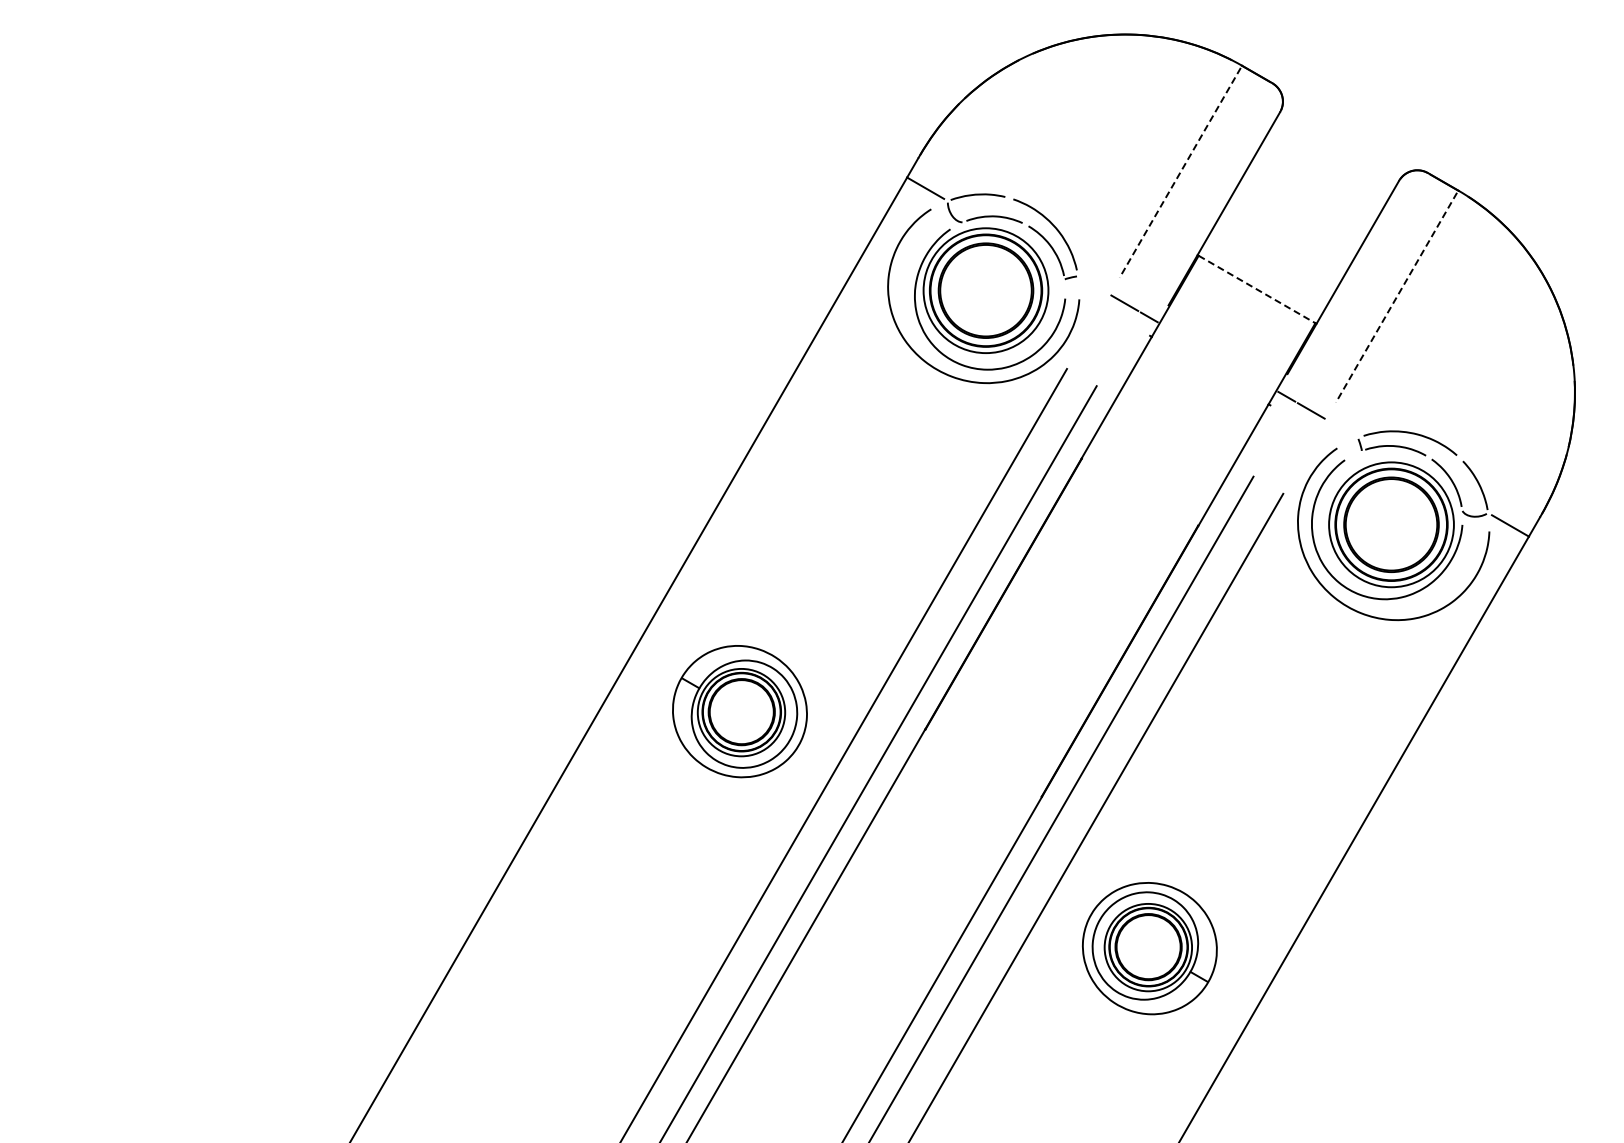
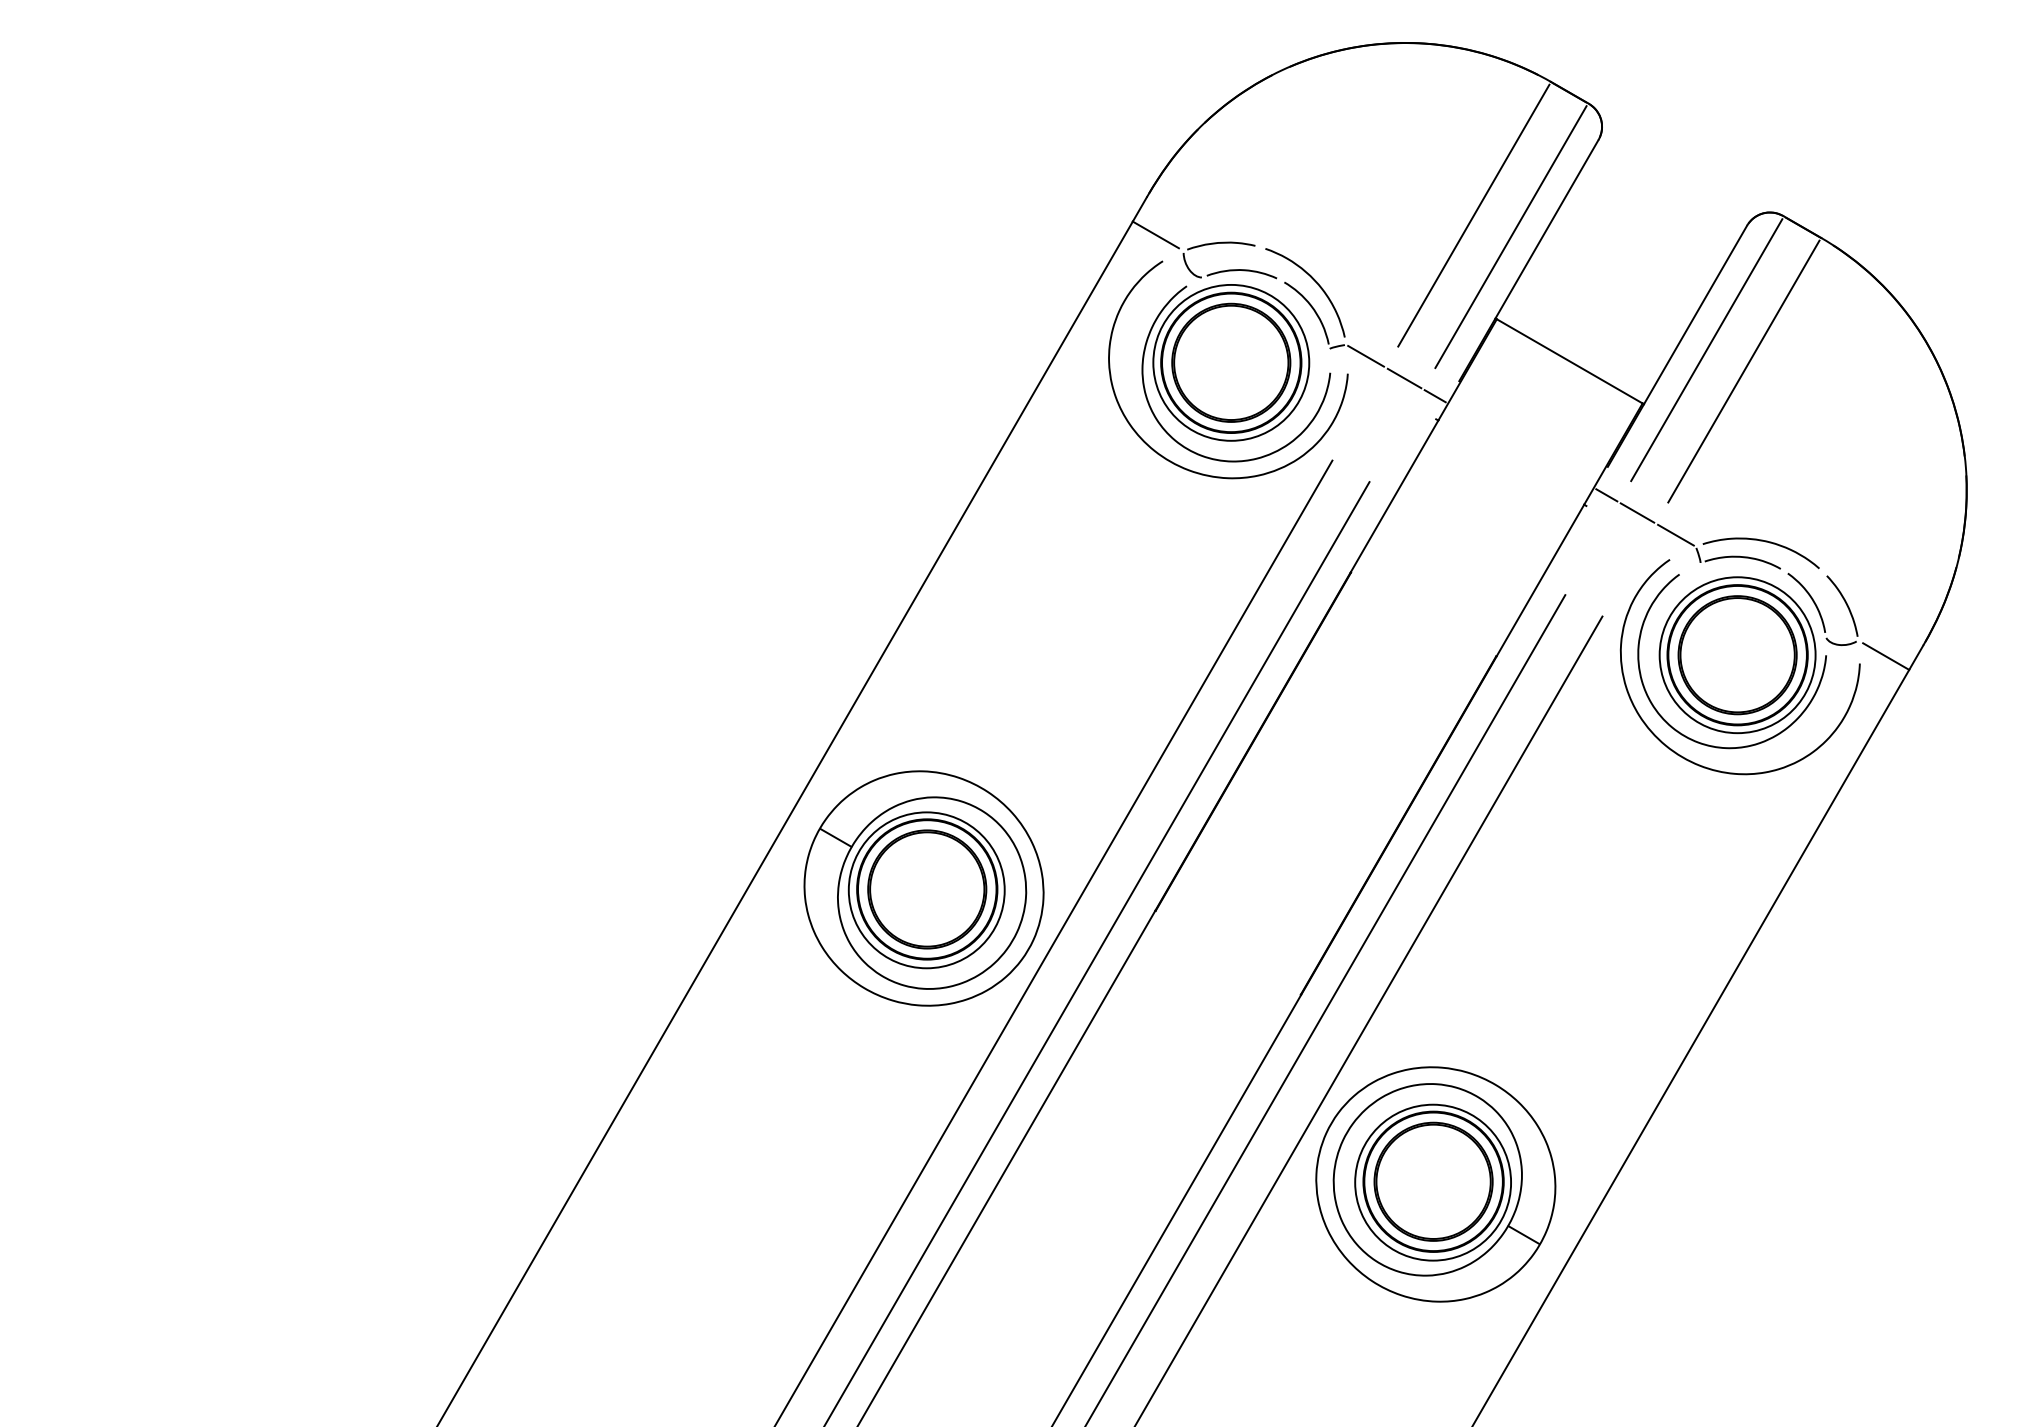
line: (1180, 173) -> (1474, 216), dashed -> solid
line: (1209, 189) -> (1510, 236), added
line: (1366, 280) -> (1706, 350), added
line: (1093, 285) -> (1365, 356), added
line: (1257, 289) -> (1570, 361), dashed -> solid
line: (1396, 298) -> (1743, 372), dashed -> solid
line: (1341, 428) -> (1675, 534), added
part: (739, 711) -> (923, 888), size x1.43
part: (1149, 948) -> (1435, 1184), size x1.43

